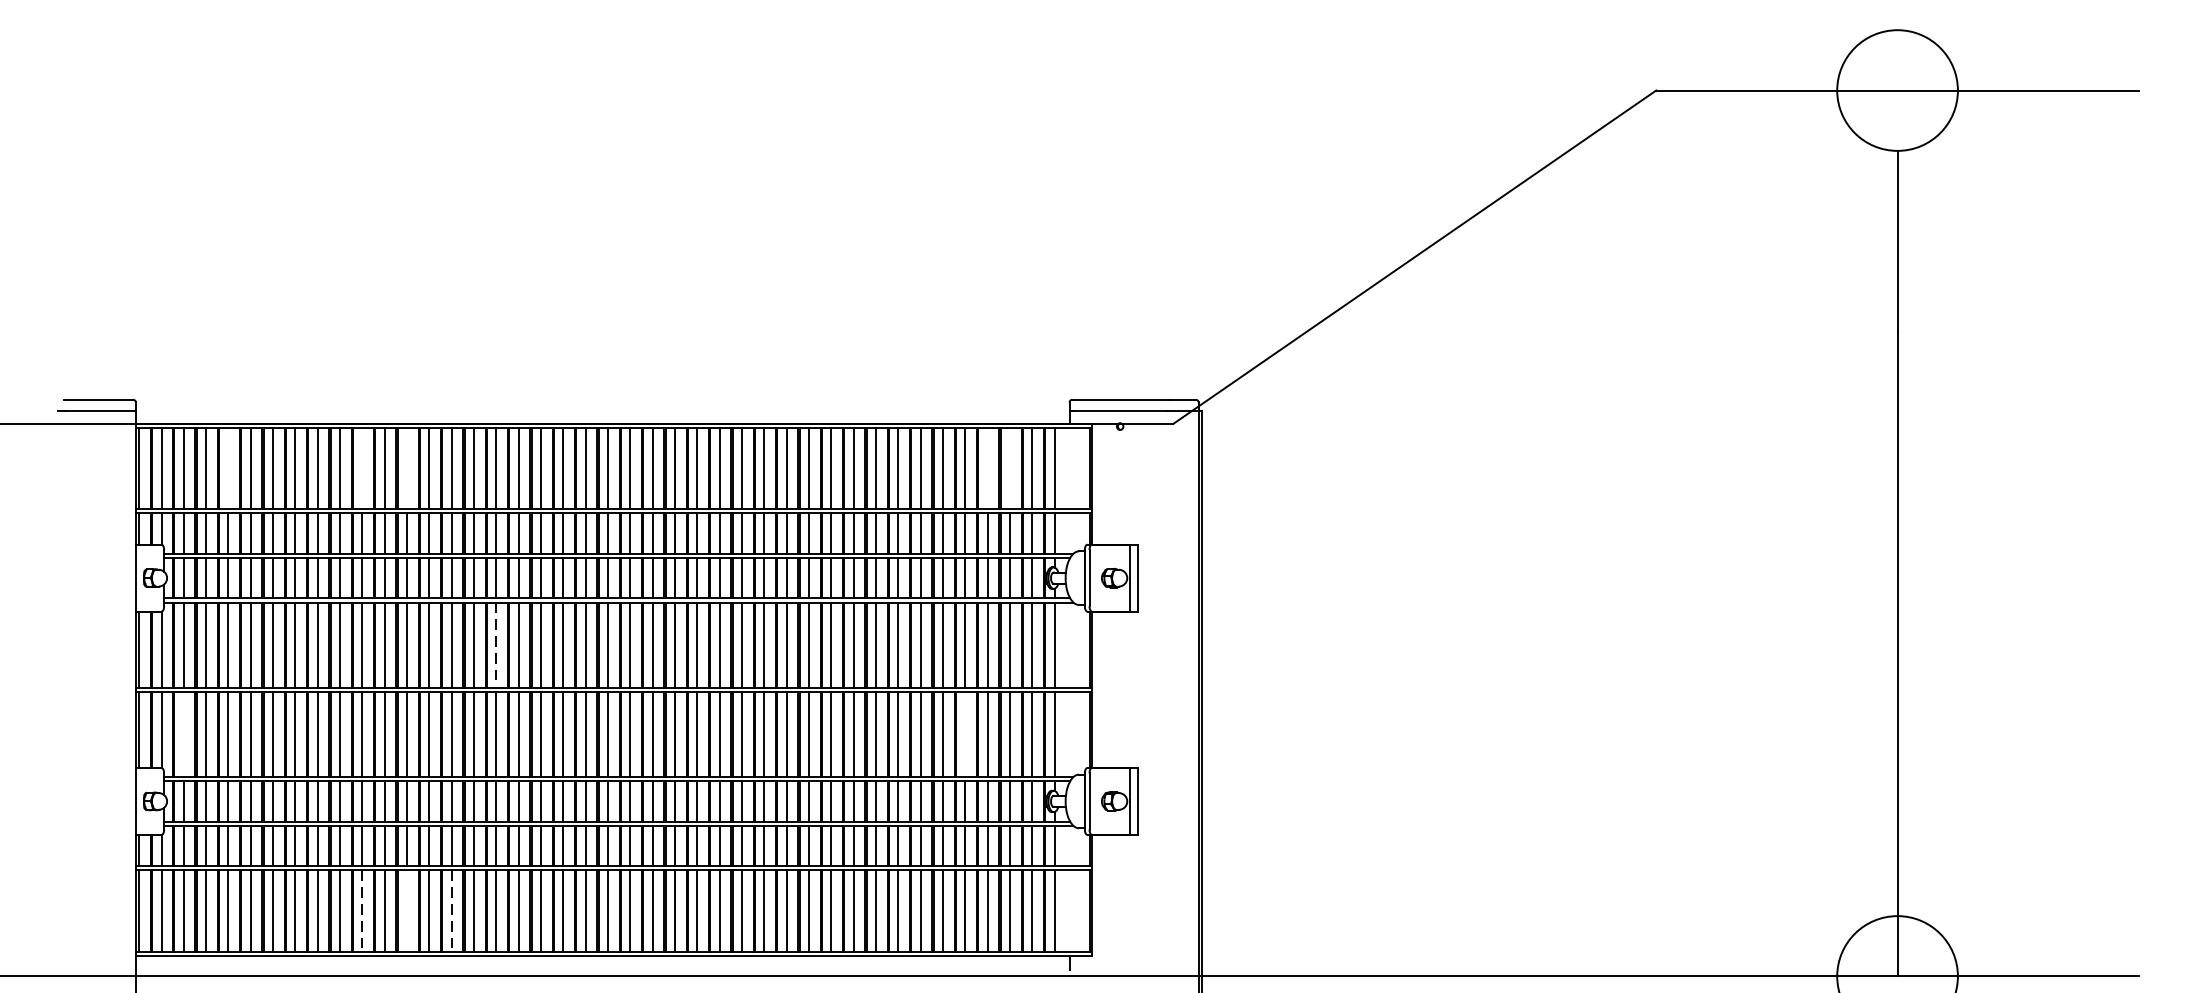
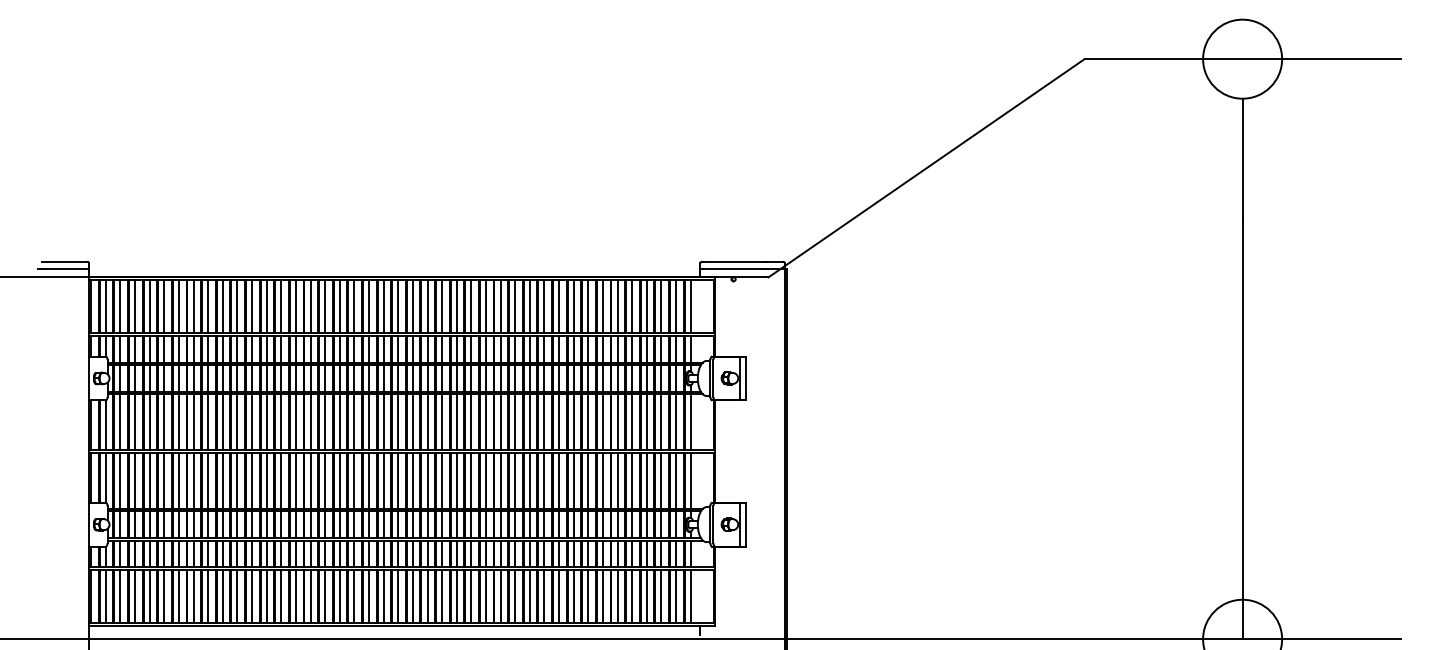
line: (228, 468) -> (149, 306), added
line: (362, 468) -> (237, 306), added
line: (406, 468) -> (266, 306), added
line: (987, 468) -> (646, 306), added
line: (1010, 468) -> (661, 306), added
line: (496, 645) -> (325, 422), dashed -> solid
line: (183, 733) -> (120, 480), added
line: (965, 733) -> (632, 480), added
line: (362, 911) -> (237, 596), dashed -> solid
line: (406, 911) -> (266, 596), added
line: (451, 911) -> (295, 596), dashed -> solid

